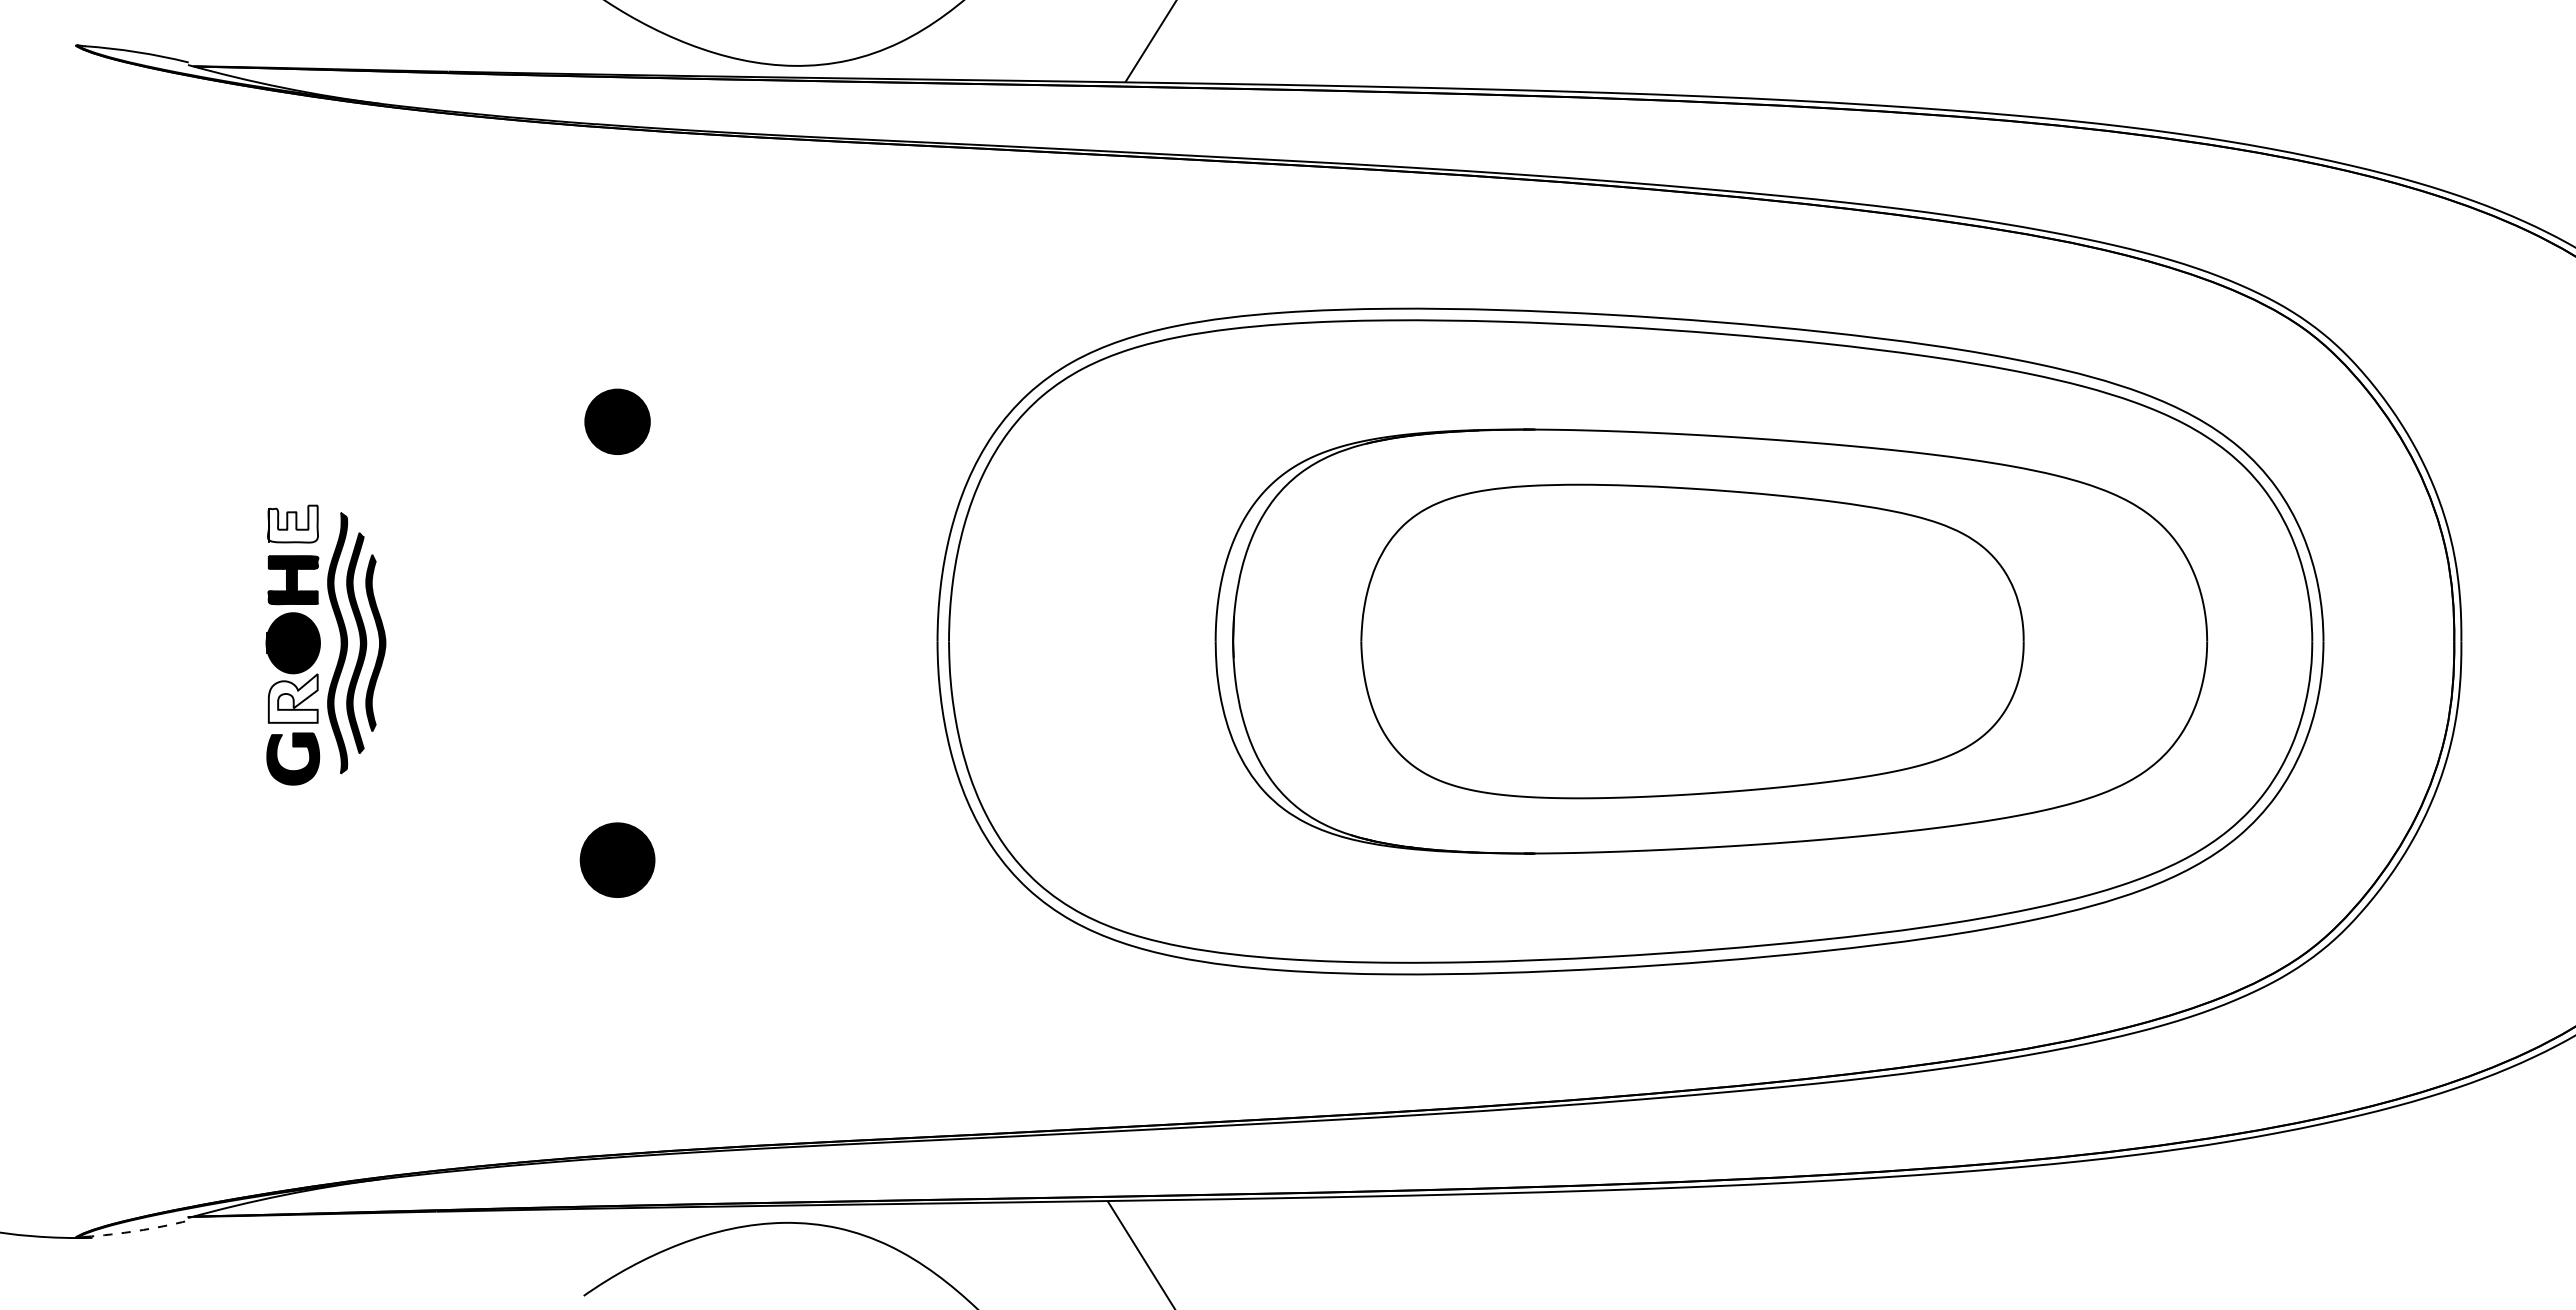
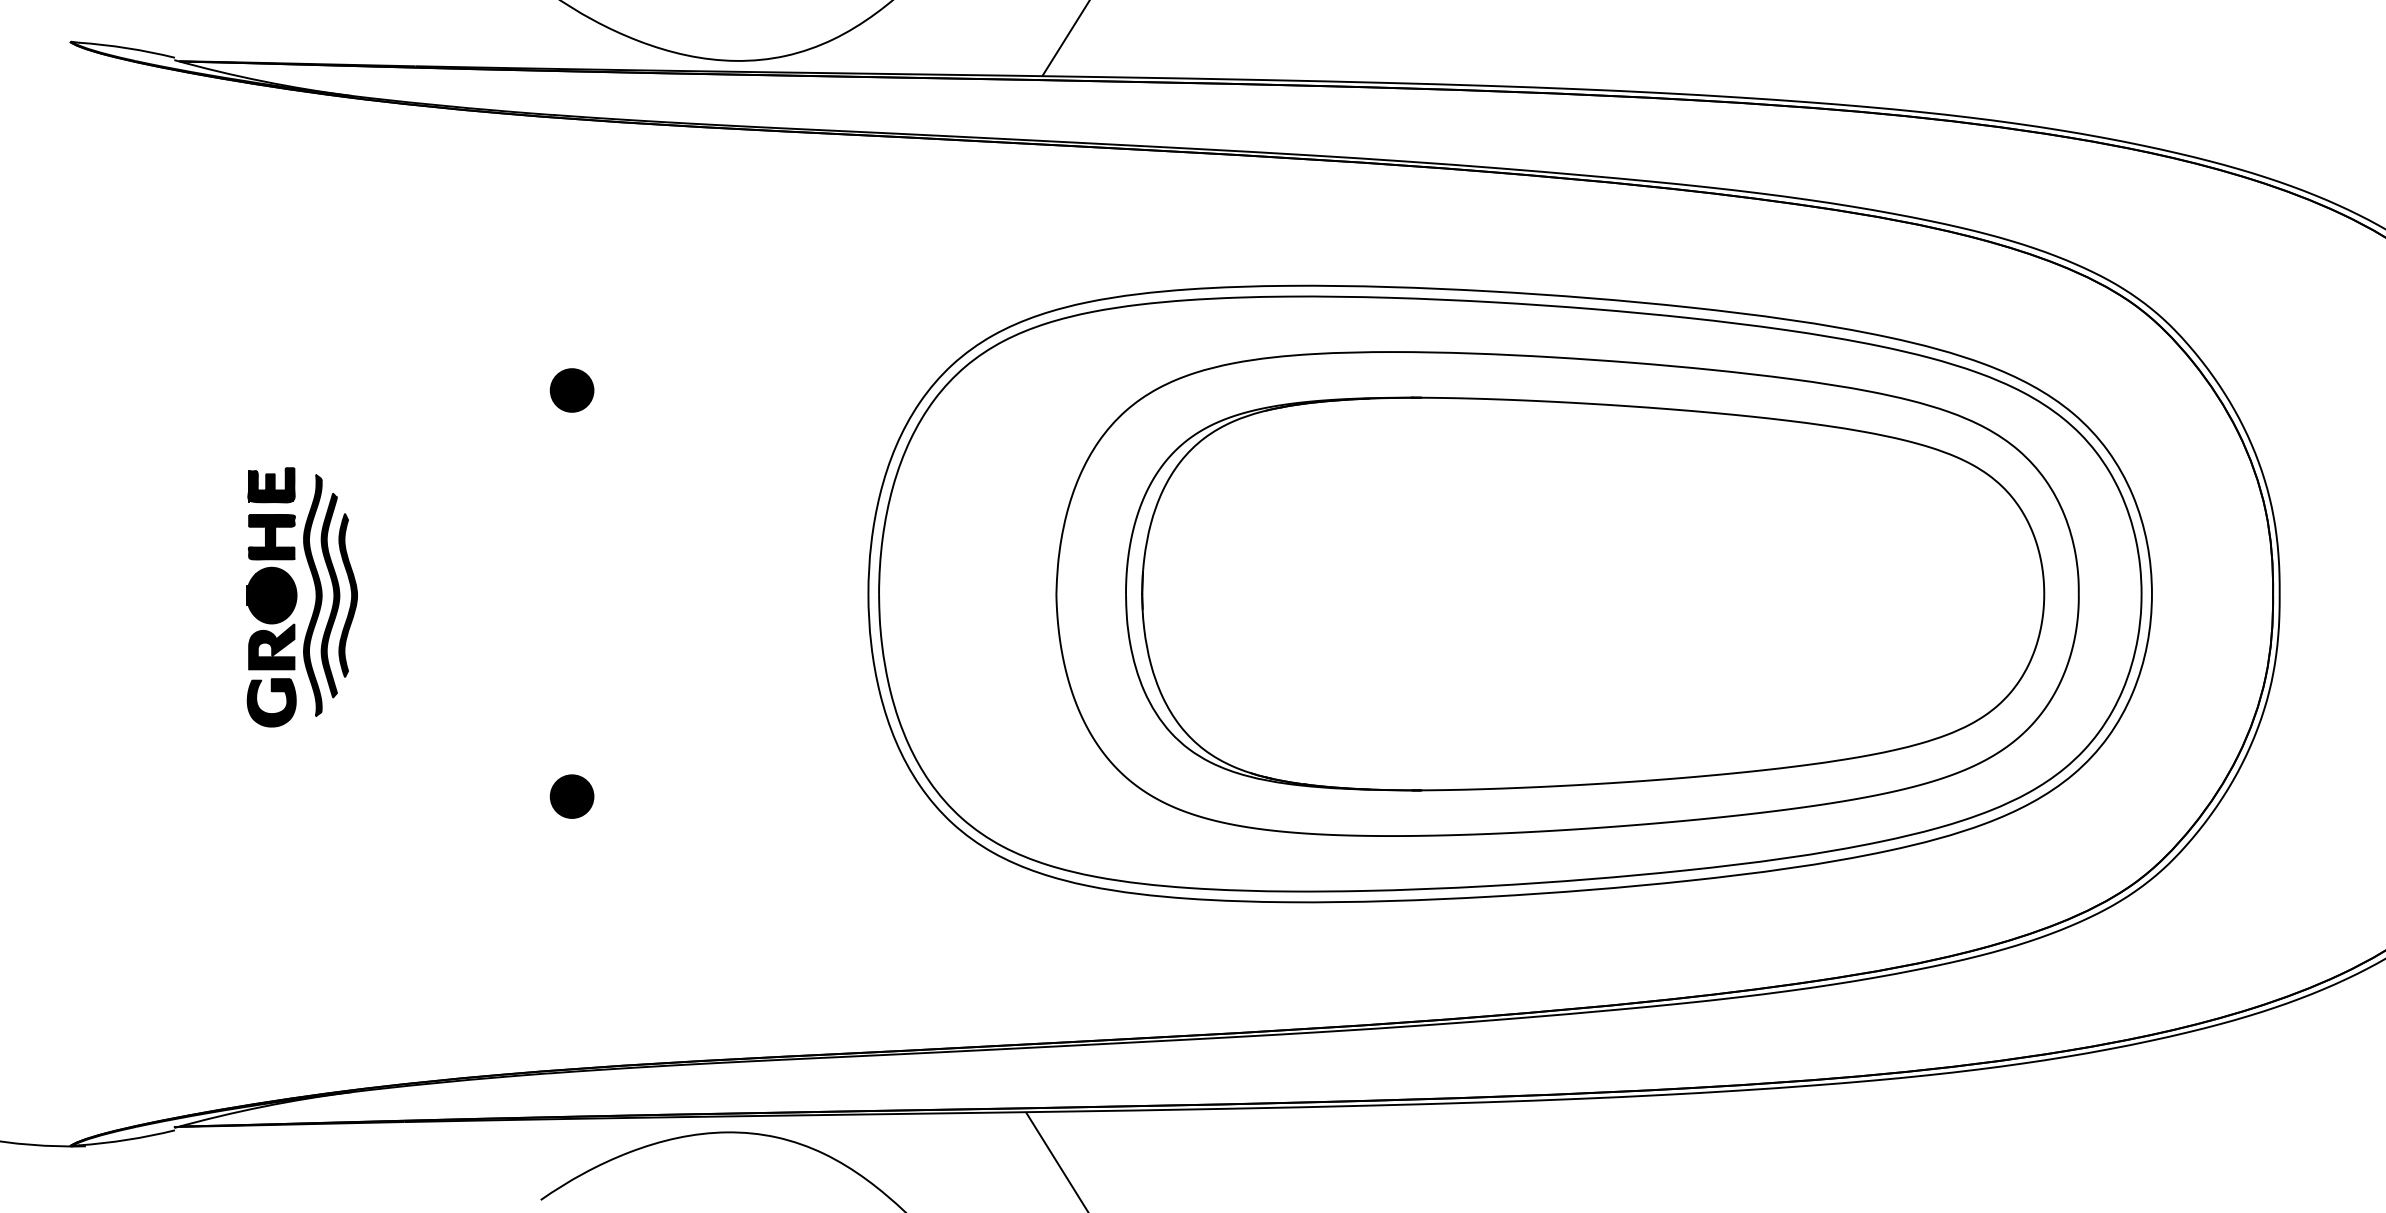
part: (617, 421) -> (572, 390), size x0.71
fill: (292, 523) -> (271, 484), added
part: (1692, 641) -> (1567, 593), size x1.67
fill: (292, 698) -> (271, 646), added
part: (617, 860) -> (572, 796), size x0.62
arc: (137, 1230) -> (127, 1139), dashed -> solid

